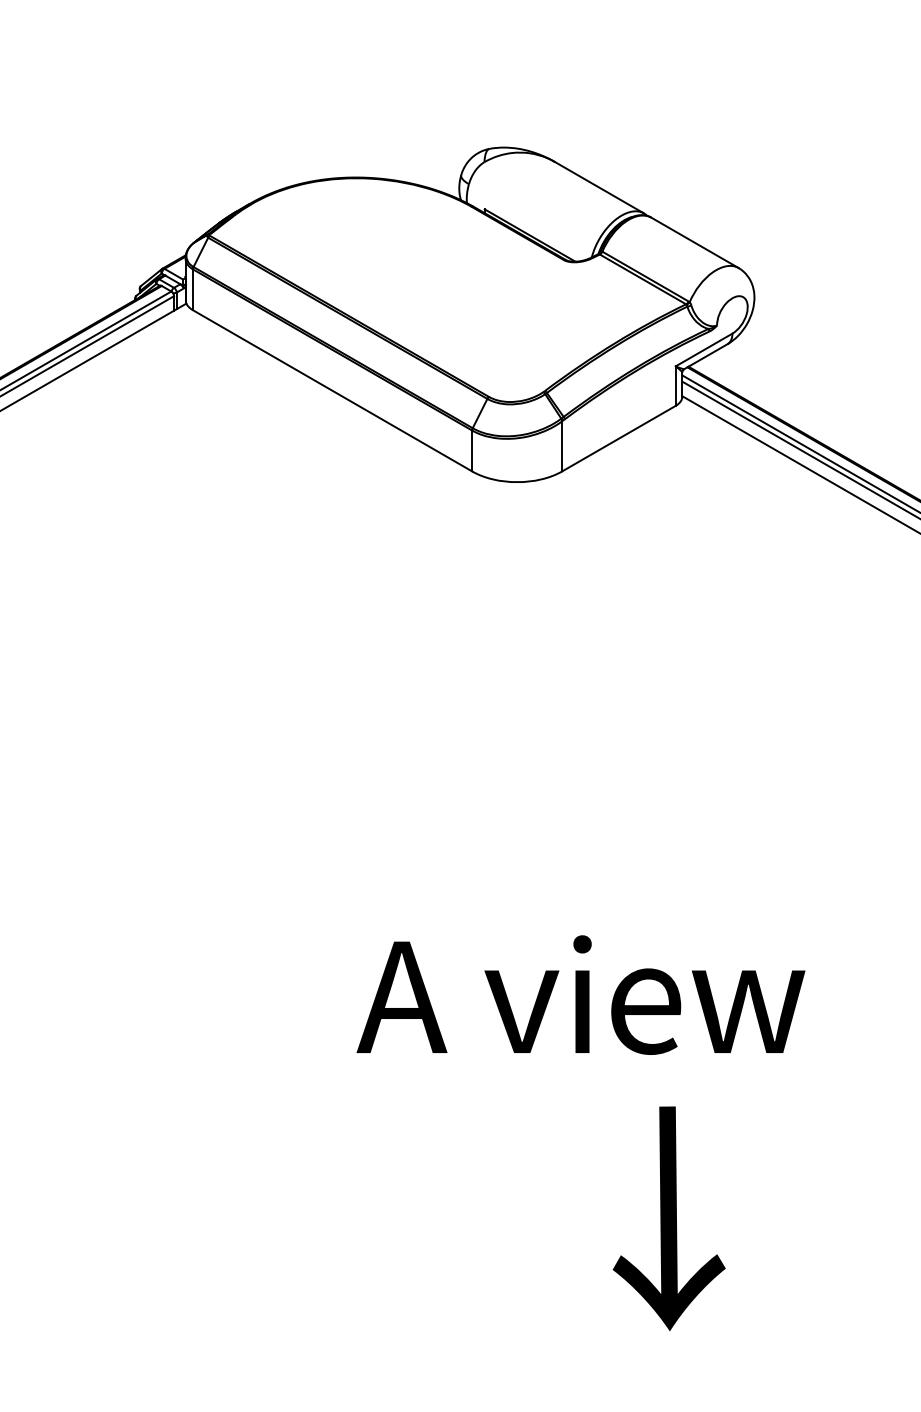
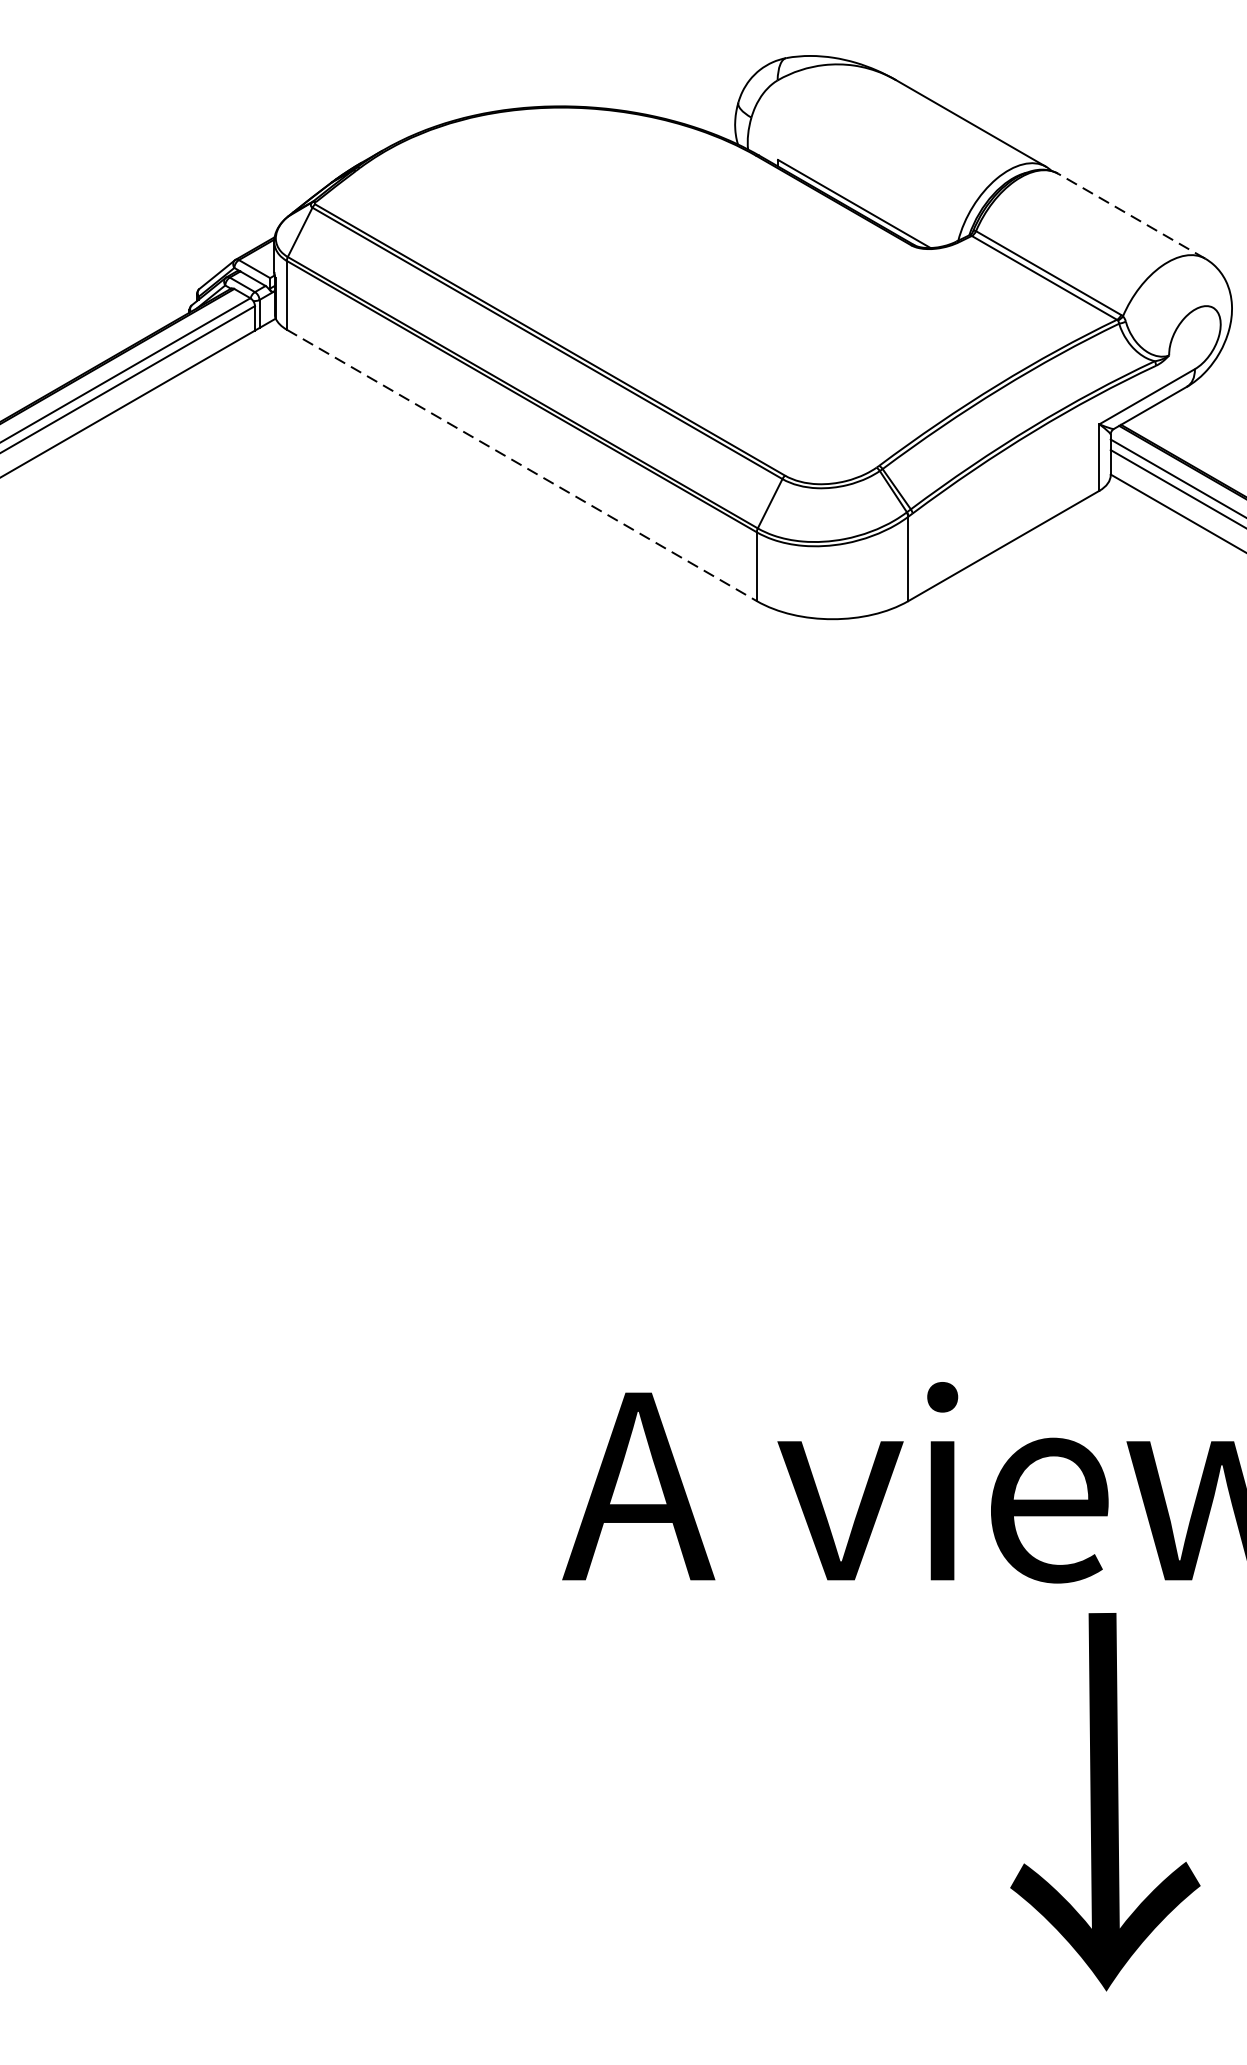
line: (694, 242) -> (1131, 215), solid -> dashed
line: (333, 391) -> (523, 466), solid -> dashed
text: (668, 1218) -> (1104, 1801), moved

